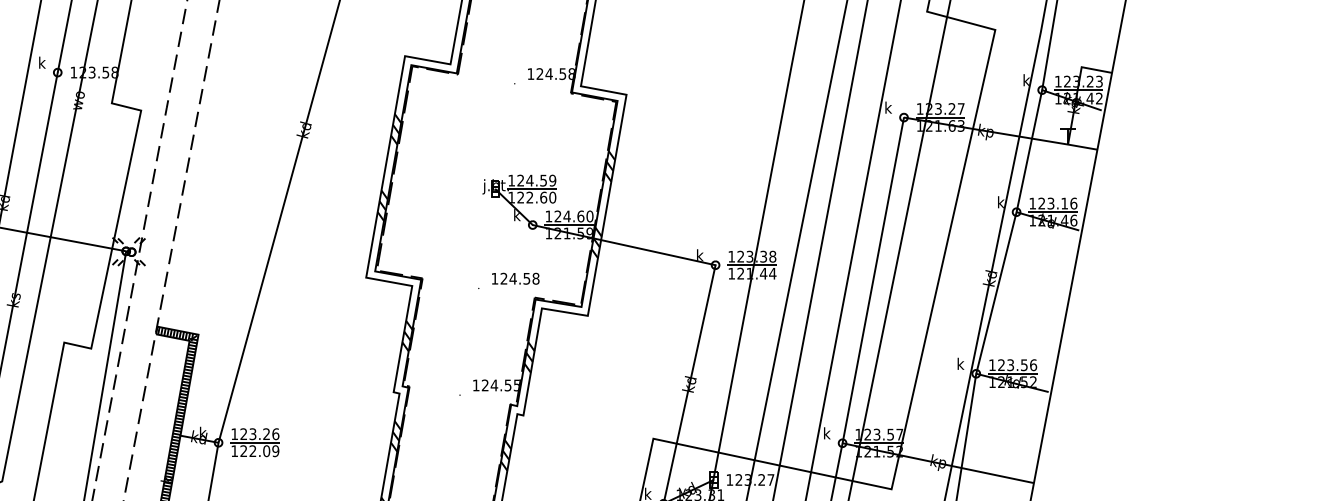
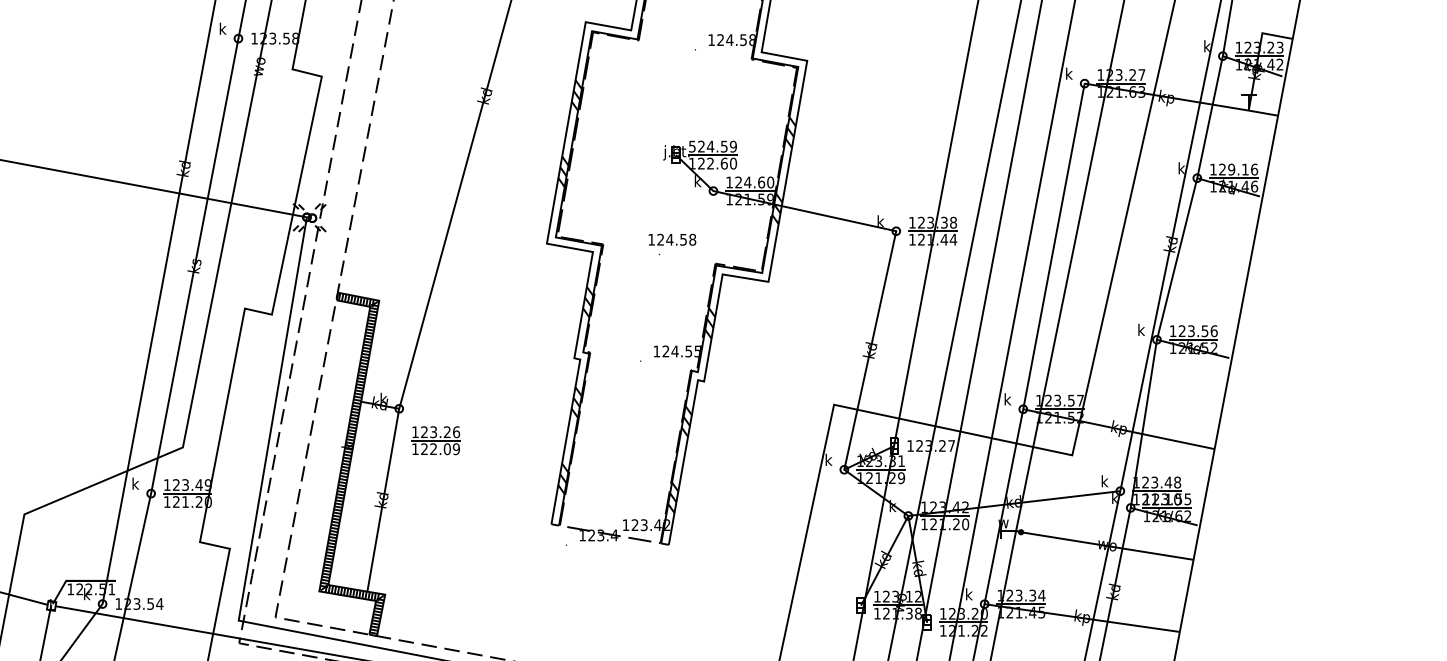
text: (511, 180) -> (692, 146), 124.59 -> 524.59
text: (1050, 203) -> (1231, 169), 123.16 -> 129.16
text: (515, 278) -> (672, 239), moved
part: (254, 442) -> (435, 440), moved

